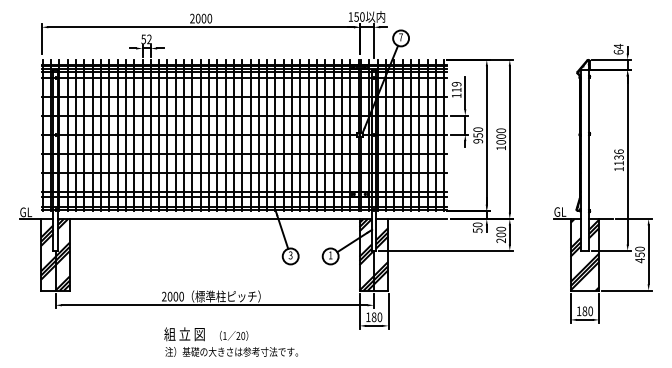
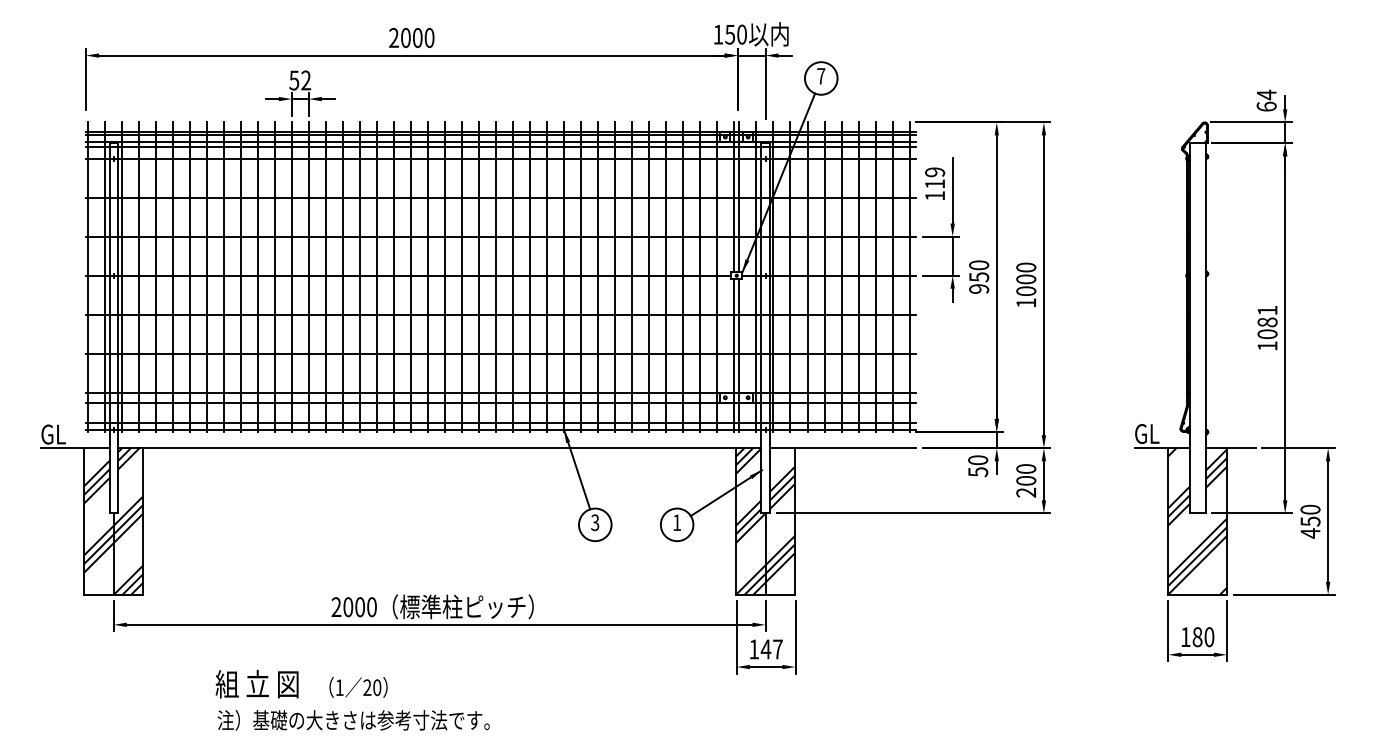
text: (618, 157) -> (1266, 322), 1136 -> 1081
text: (376, 317) -> (770, 649), 180 -> 147
text: (230, 341) -> (351, 698), moved

